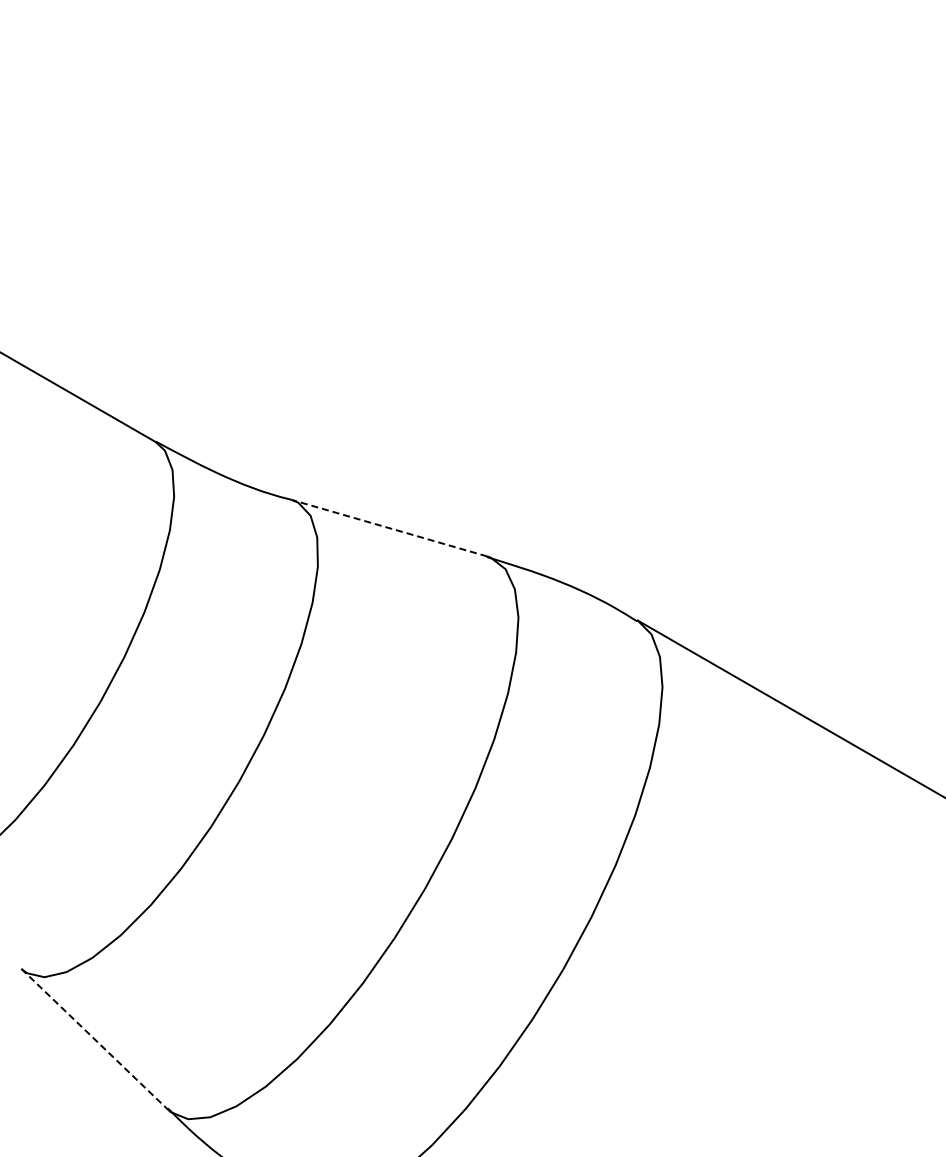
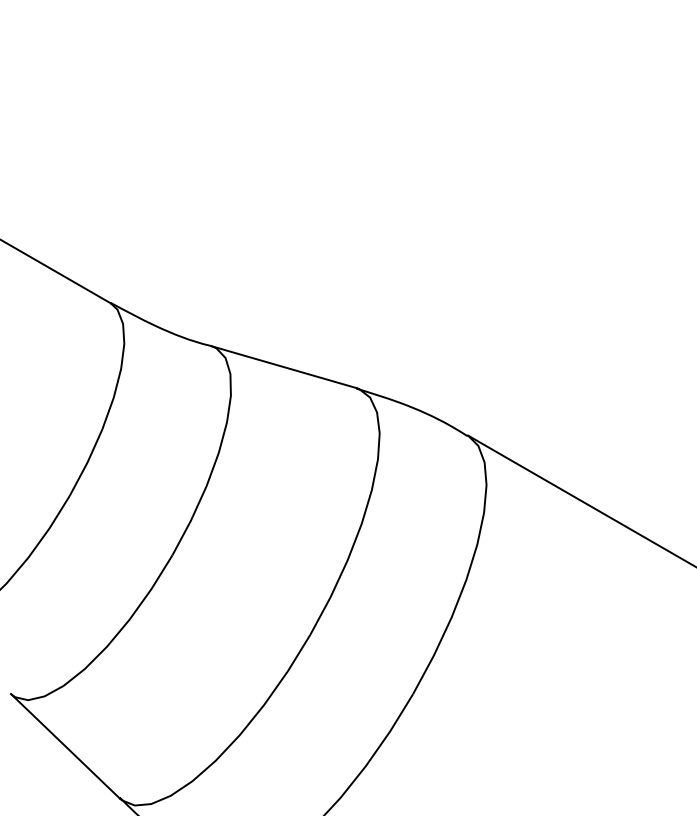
line: (389, 528) -> (284, 367), dashed -> solid
line: (94, 1039) -> (65, 746), dashed -> solid

